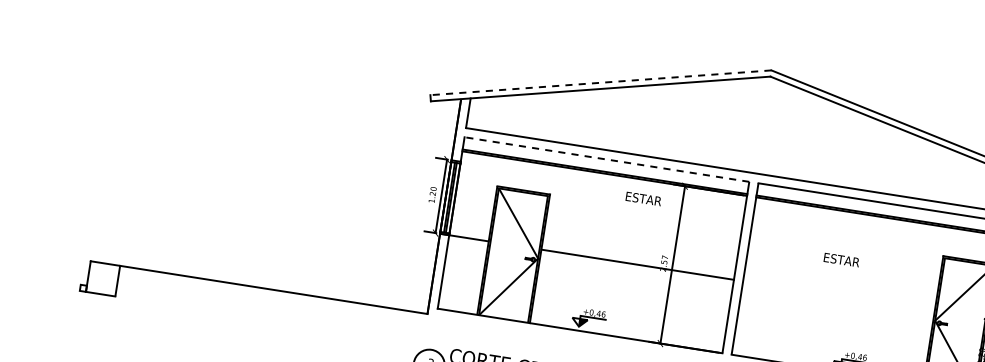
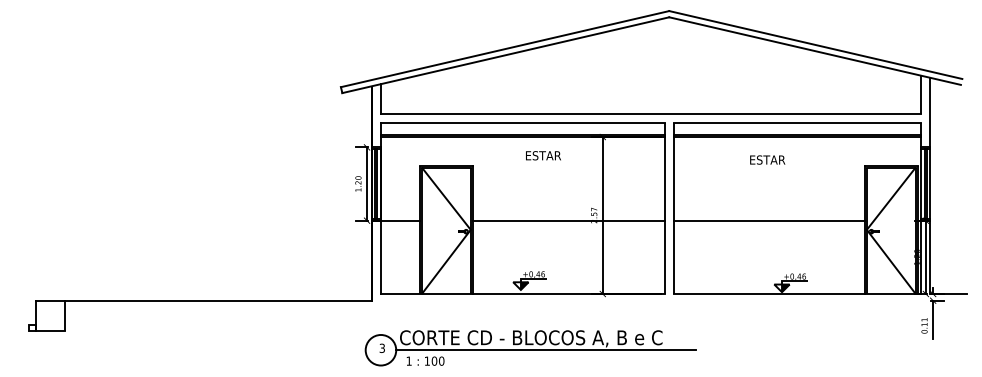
line: (601, 83) -> (505, 49), dashed -> solid
line: (606, 159) -> (522, 122), dashed -> solid
text: (643, 198) -> (543, 155), moved
text: (841, 259) -> (767, 159), moved
line: (839, 296) -> (769, 220), added

